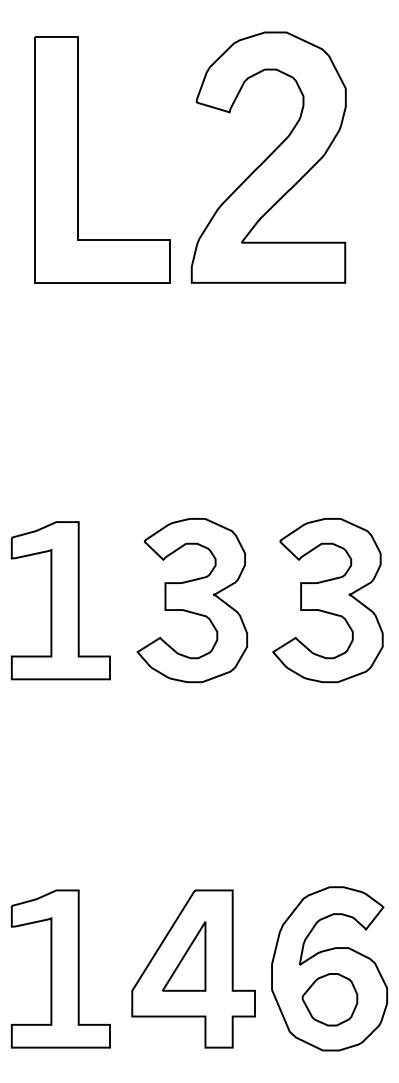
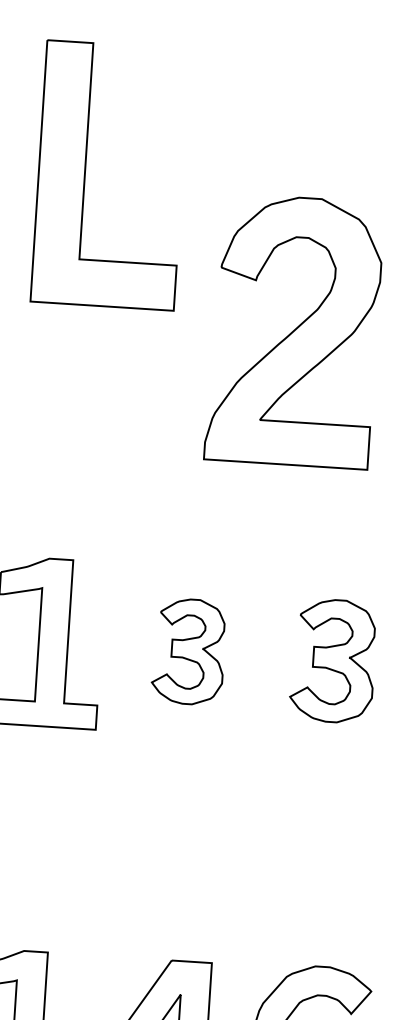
part: (268, 157) -> (294, 331), moved
part: (78, 159) -> (85, 173), moved
part: (192, 600) -> (189, 651), size x0.6
part: (327, 600) -> (332, 660), size x0.7

